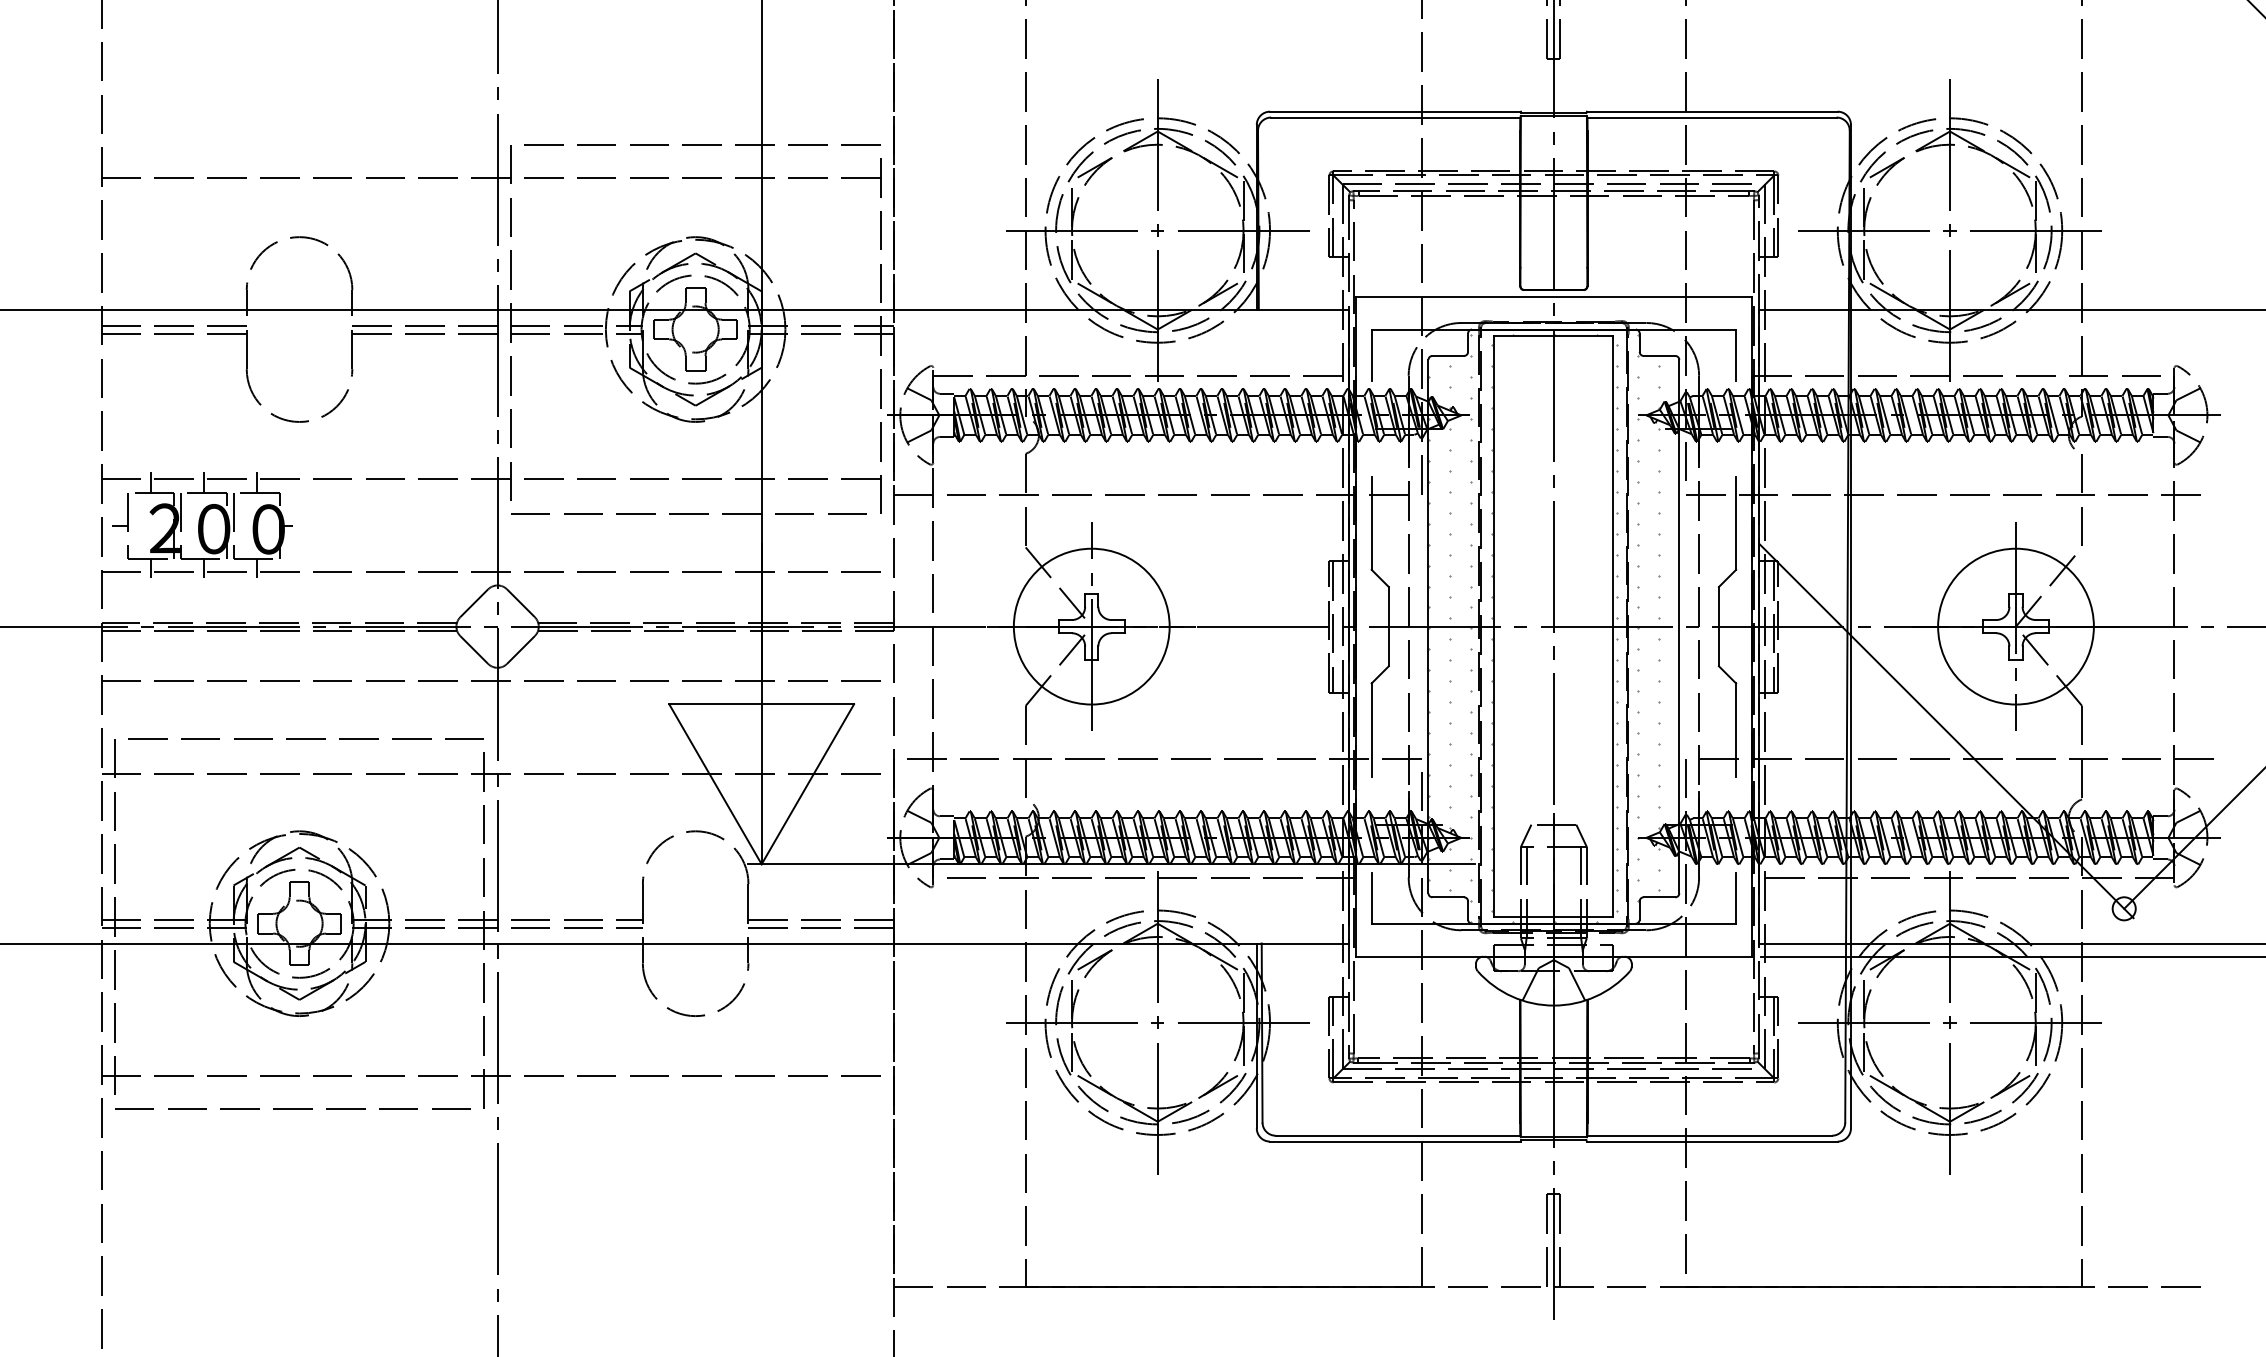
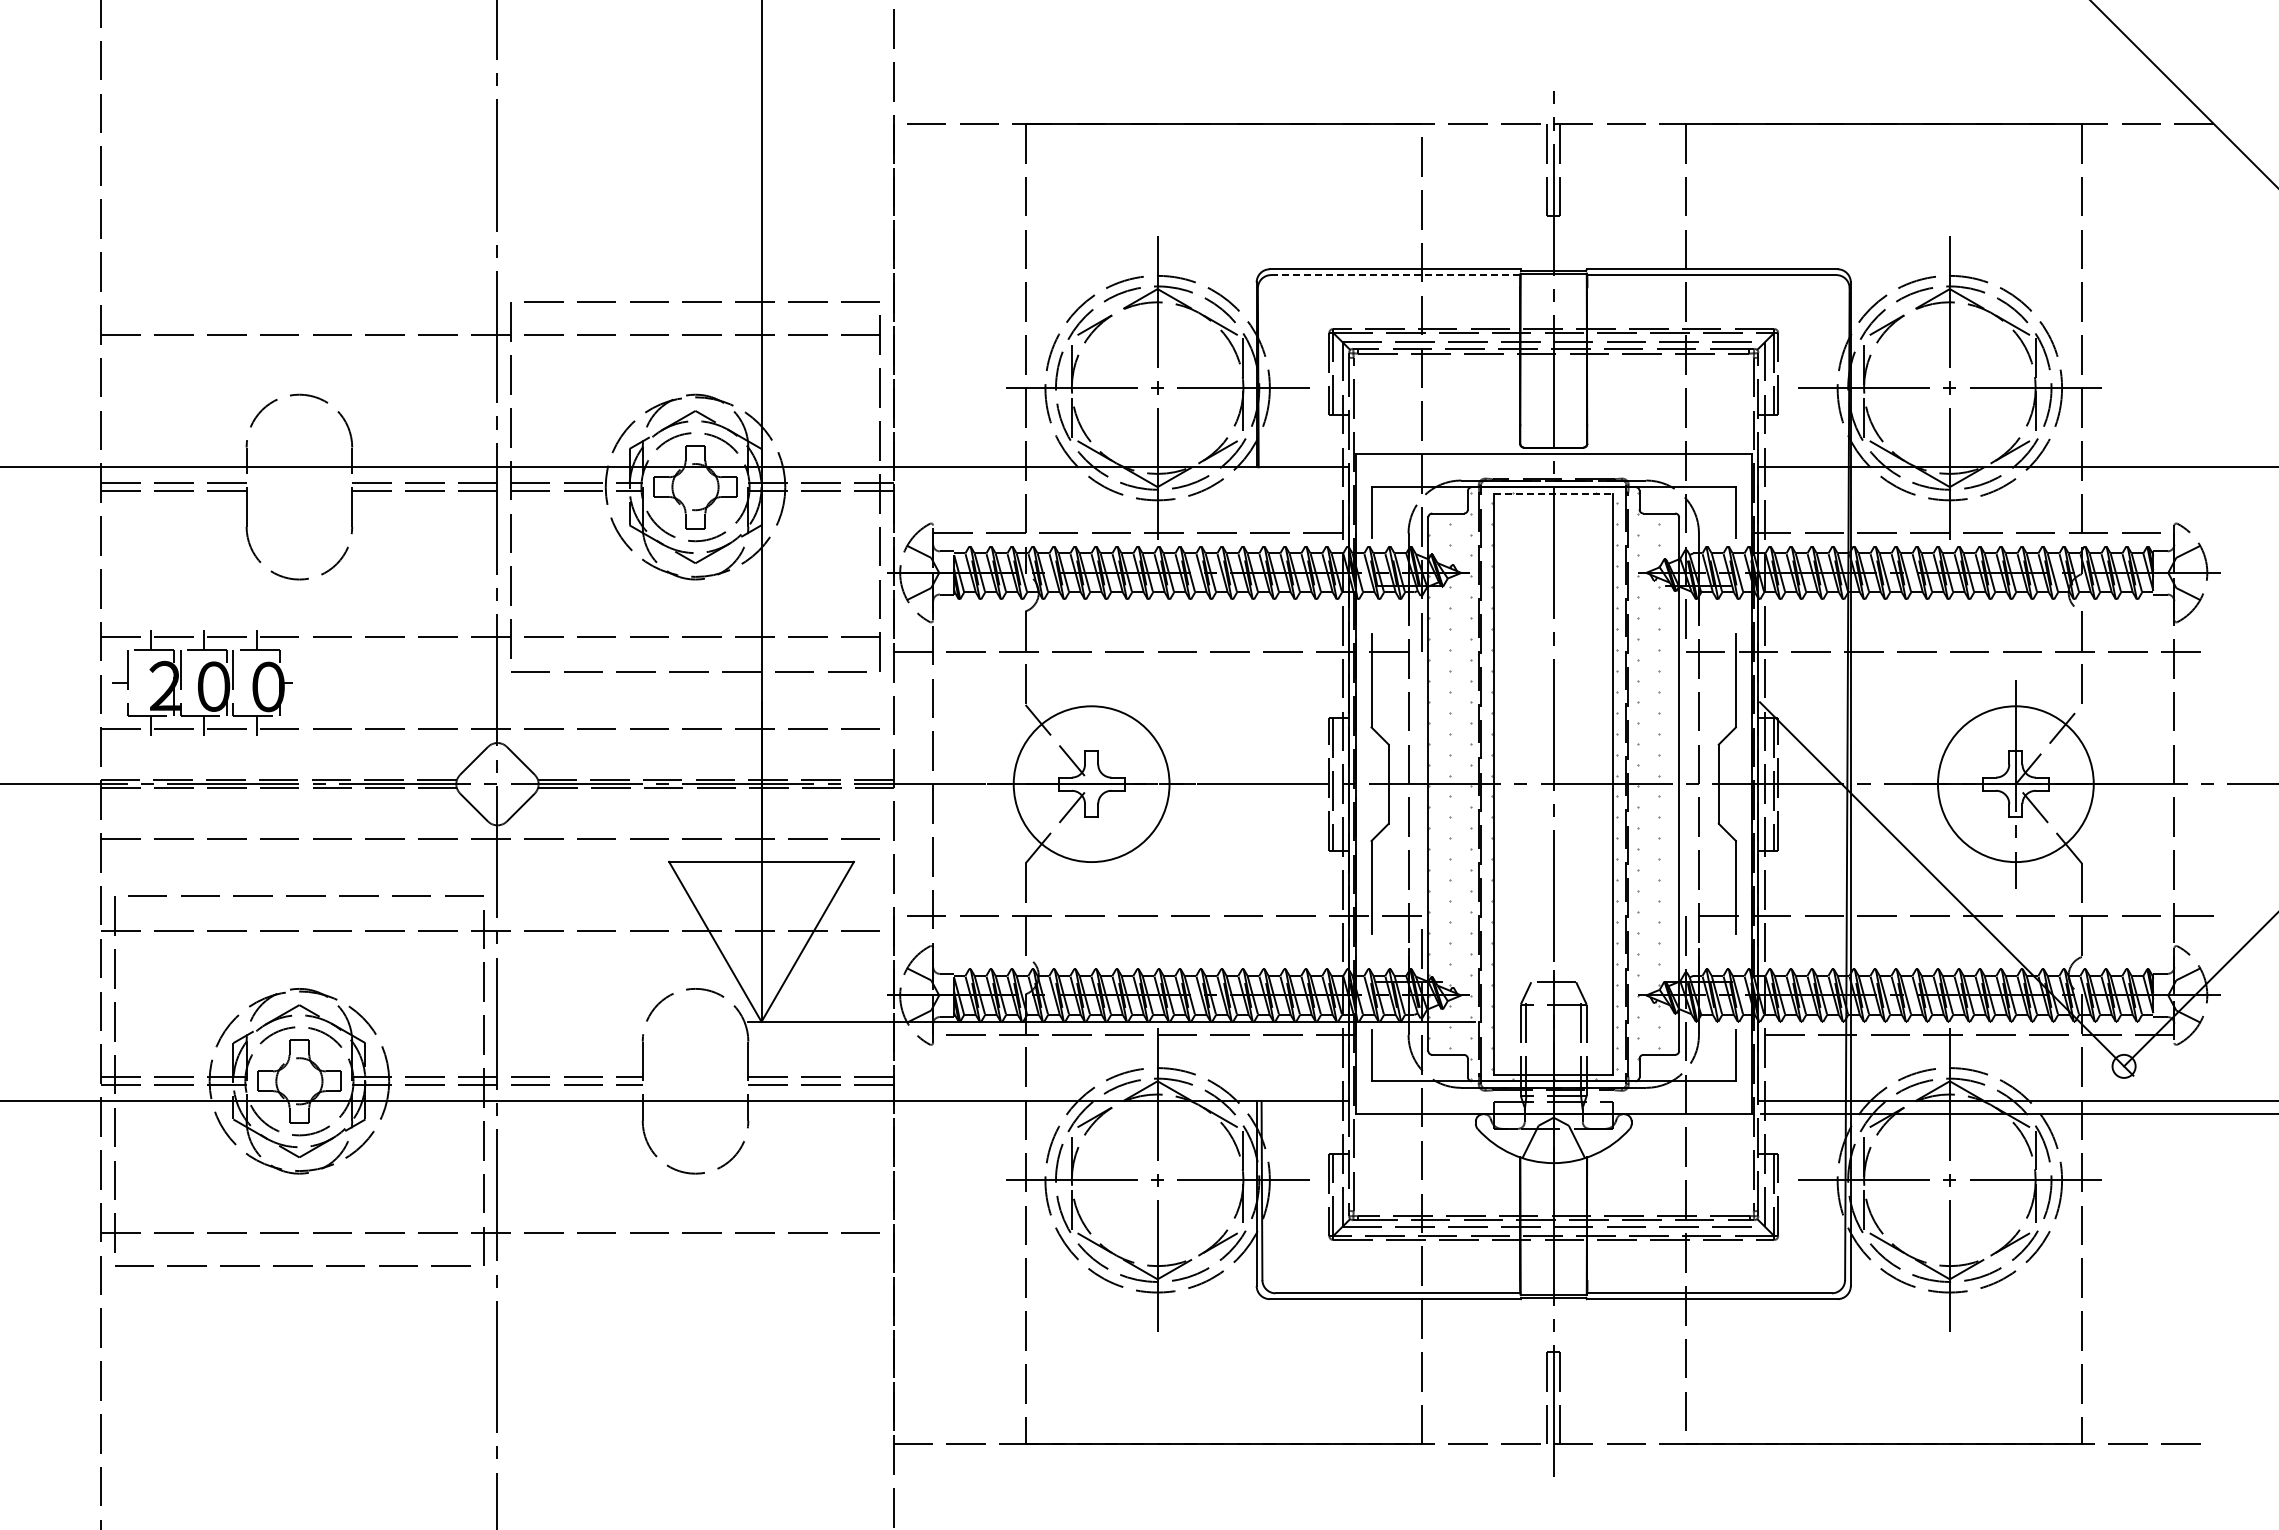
line: (1395, 117) -> (1395, 275), solid -> dashed
line: (1554, 335) -> (1554, 493), solid -> dashed
line: (1091, 625) -> (1091, 783), removed

